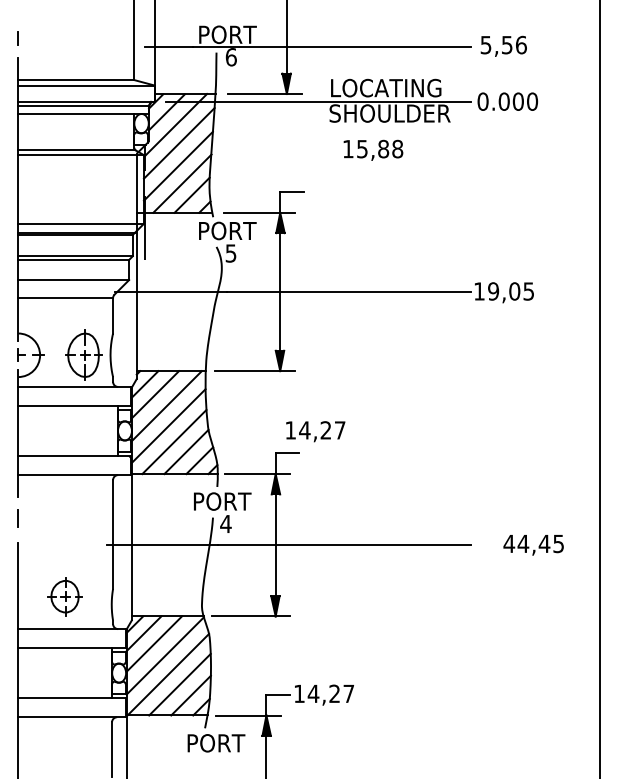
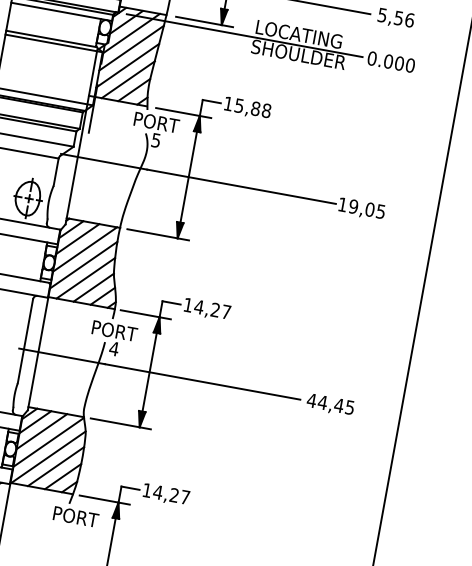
text: (373, 149) -> (247, 107), moved
text: (315, 431) -> (207, 309), moved
text: (533, 545) -> (330, 405), moved

